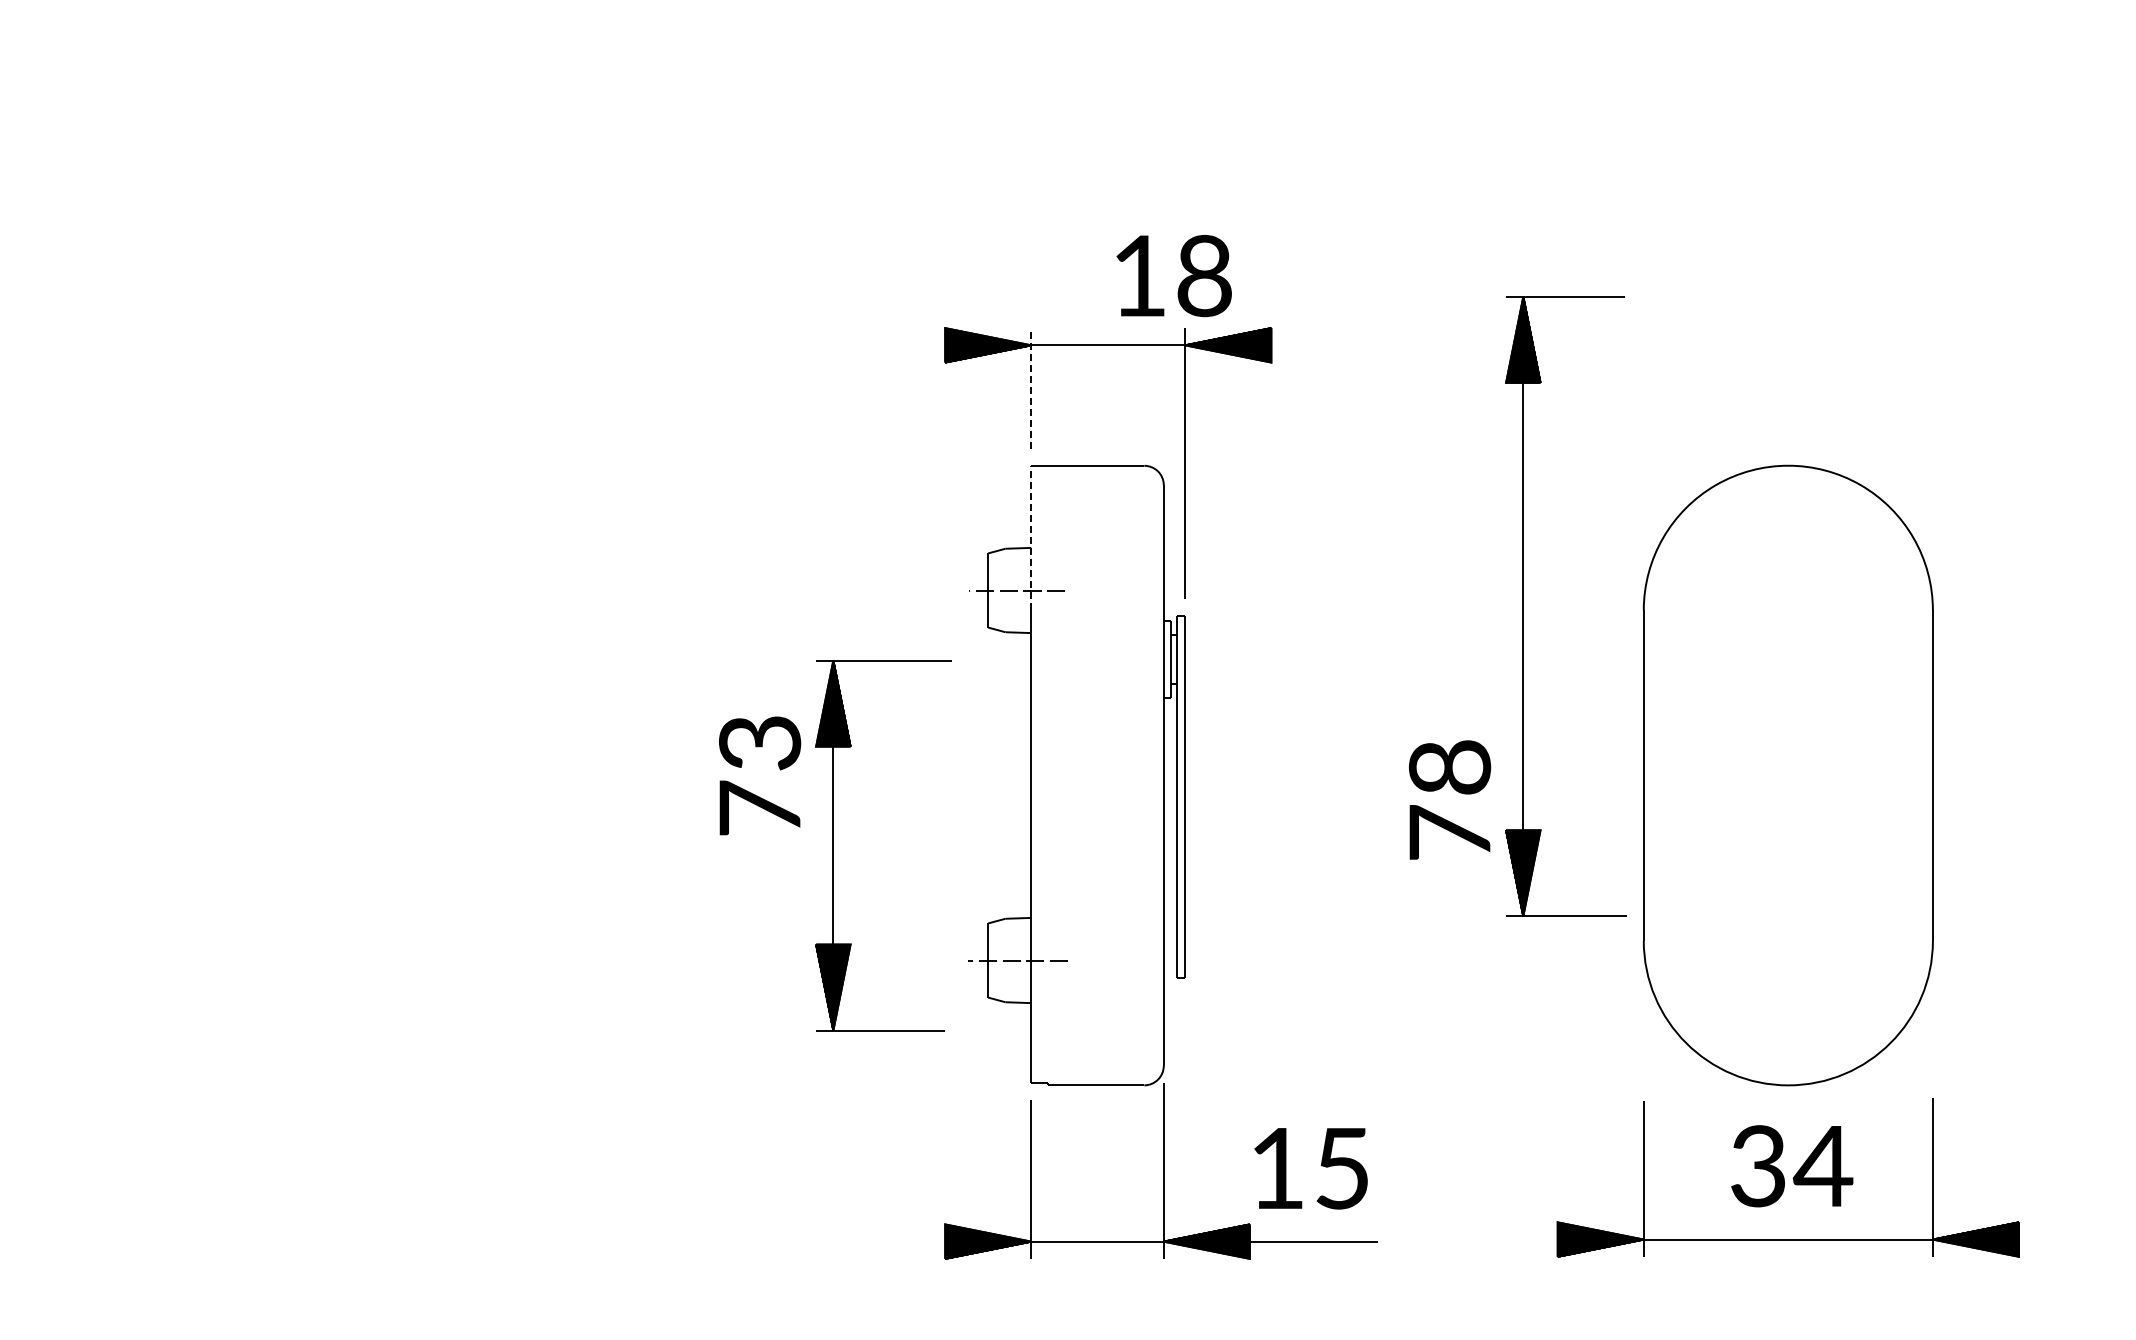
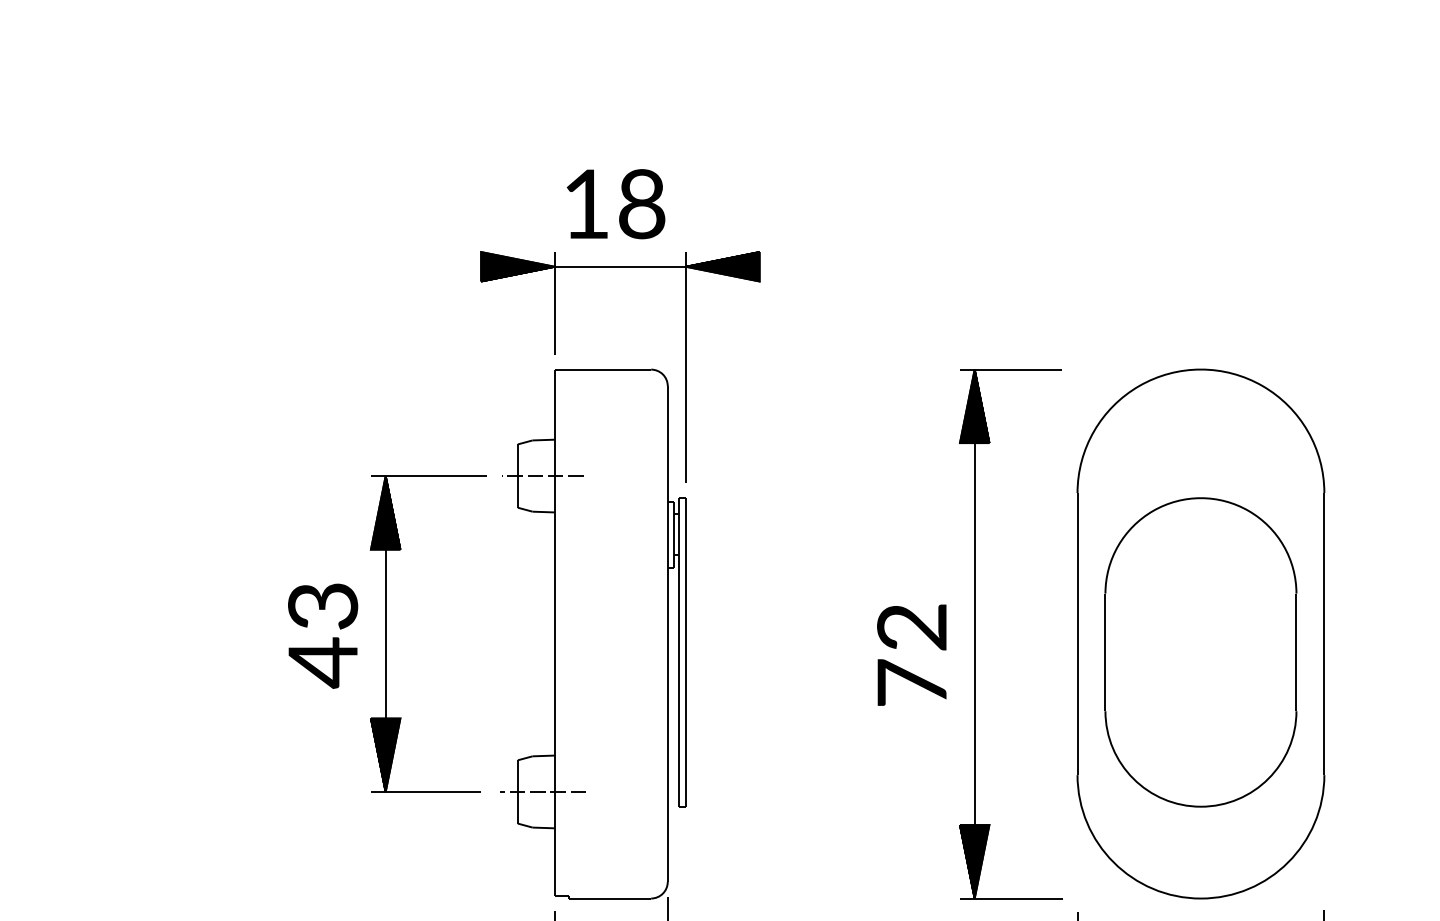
text: (1173, 276) -> (615, 204), moved
line: (1031, 387) -> (554, 302), dashed -> solid
line: (1031, 537) -> (554, 430), dashed -> solid
part: (1523, 606) -> (974, 634), moved
text: (1450, 767) -> (912, 627), 8 -> 2
part: (1788, 796) -> (1201, 651), added
text: (759, 809) -> (322, 663), 7 -> 4
part: (833, 845) -> (385, 634), moved

